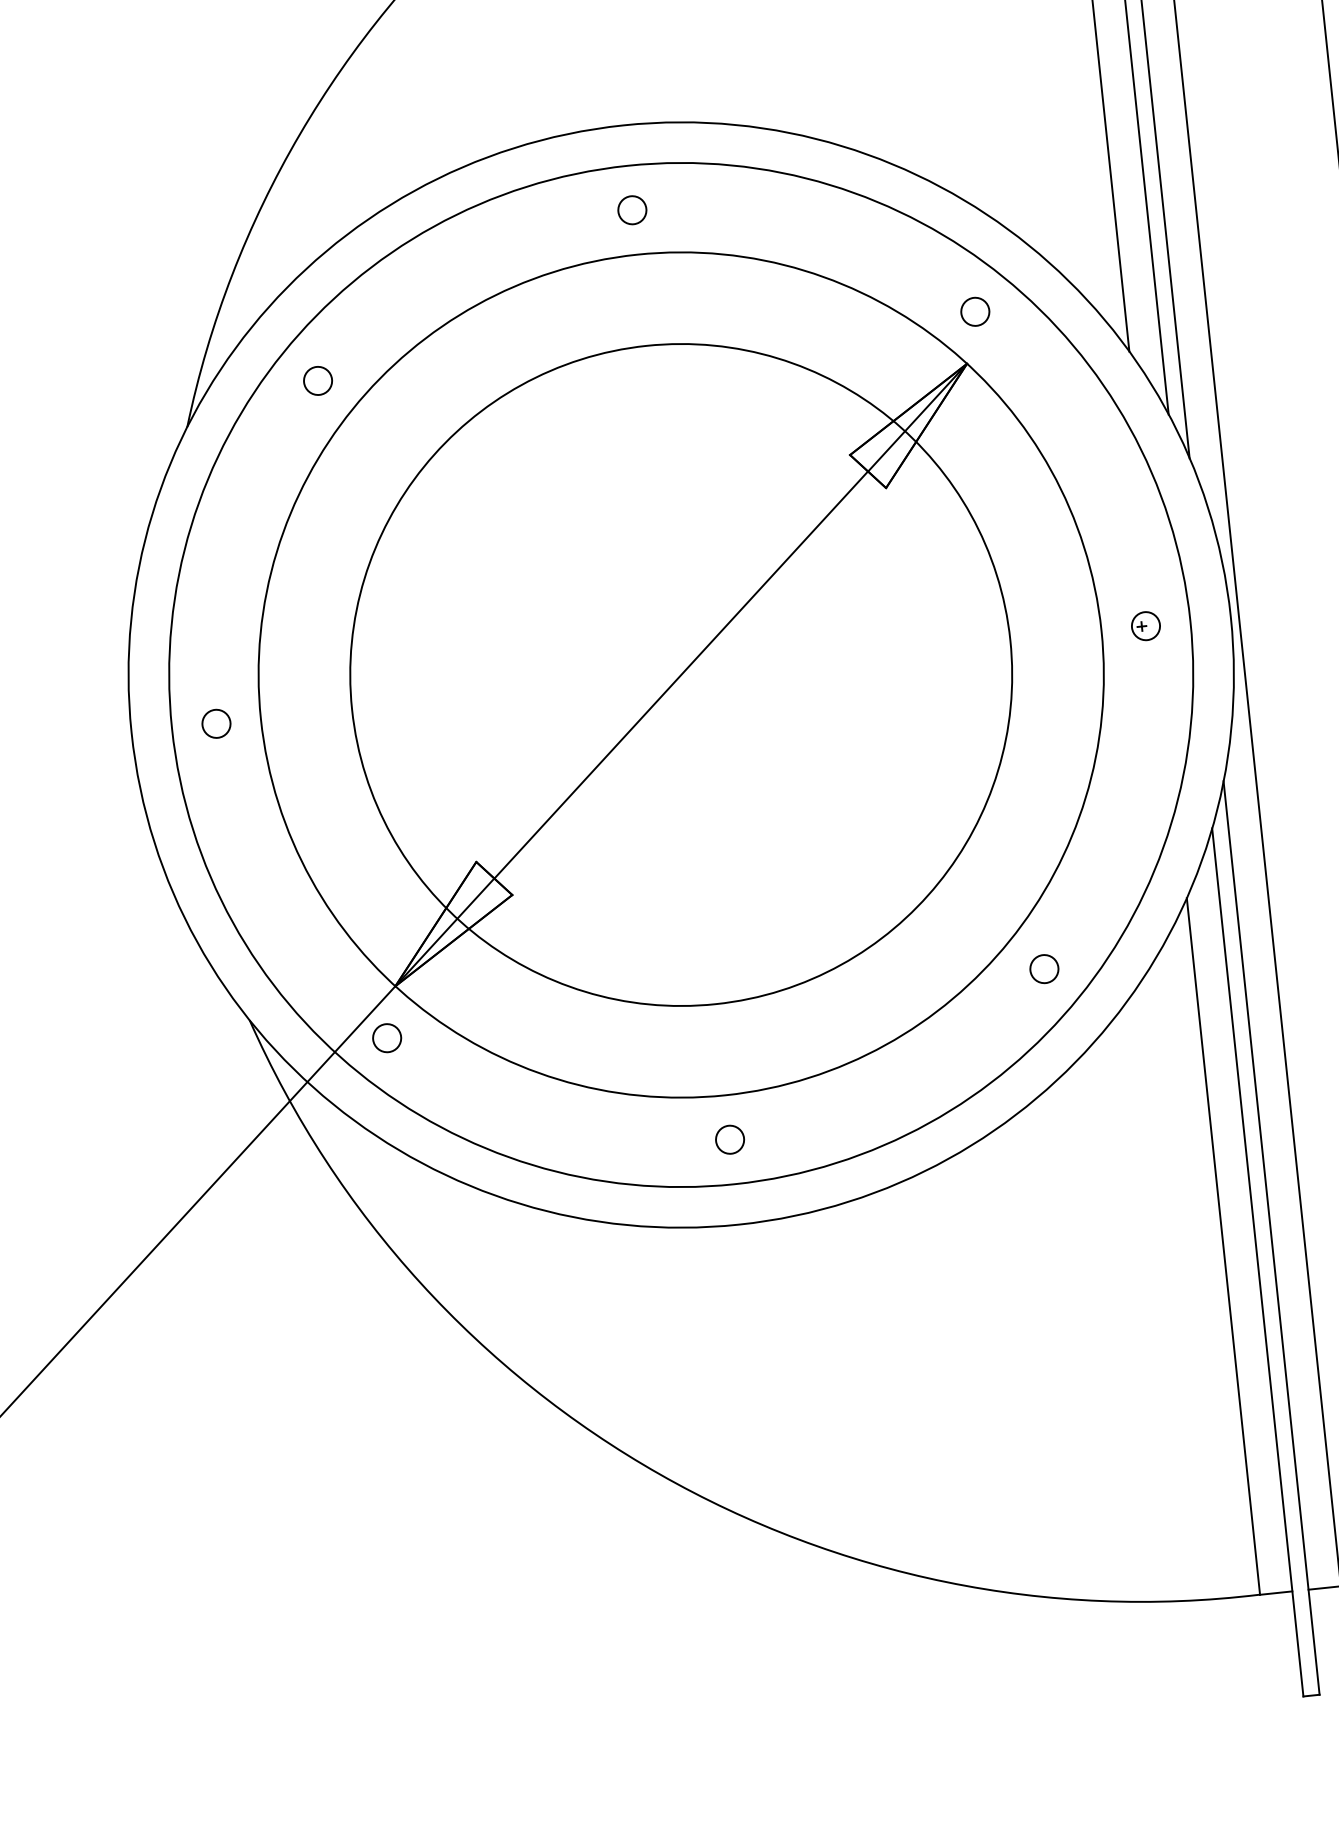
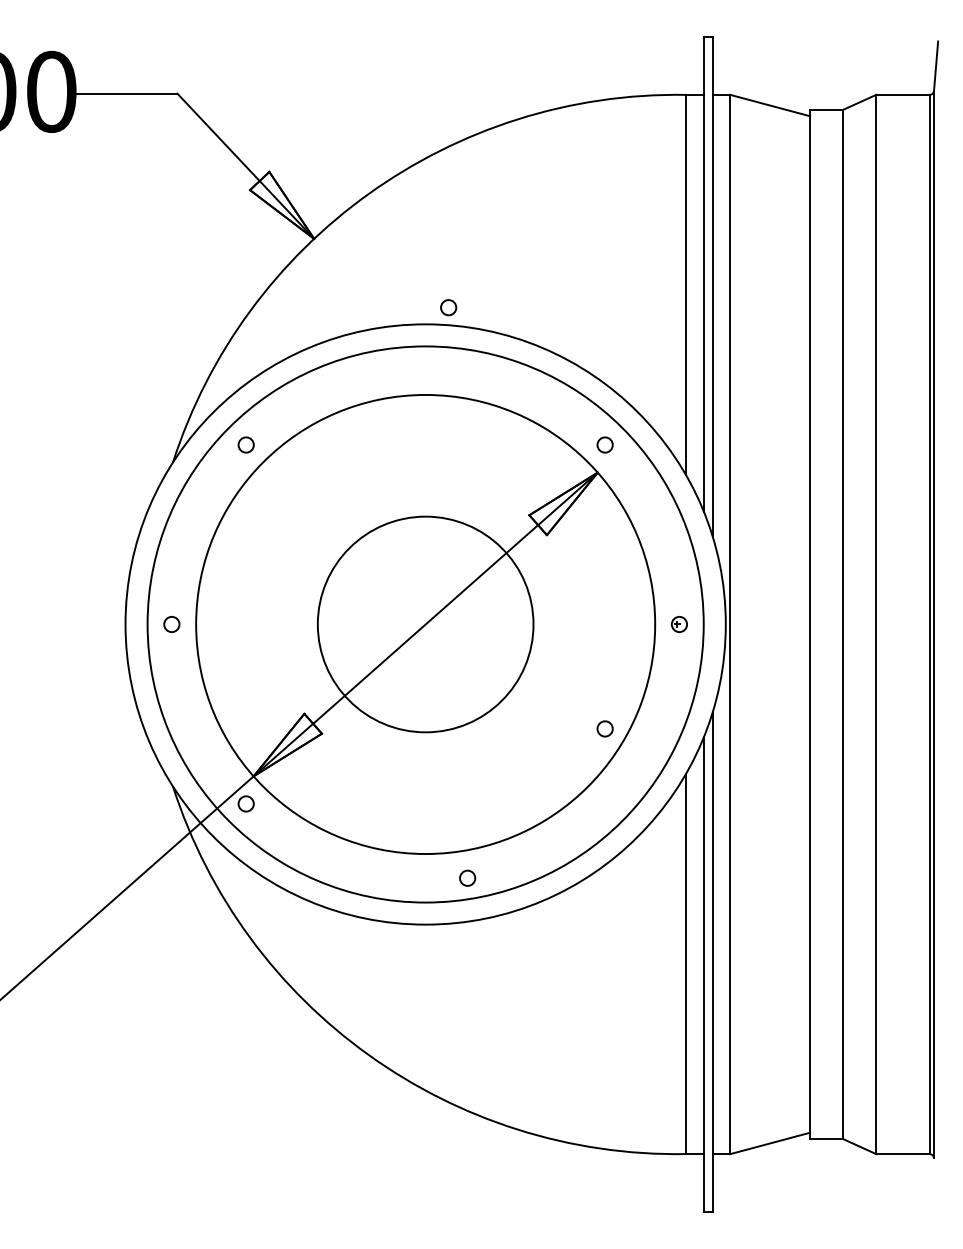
circle: (632, 209) -> (448, 307), moved
circle: (680, 675) -> (425, 624), size x0.6
circle: (1043, 968) -> (604, 728), moved
circle: (729, 1138) -> (467, 877), moved

